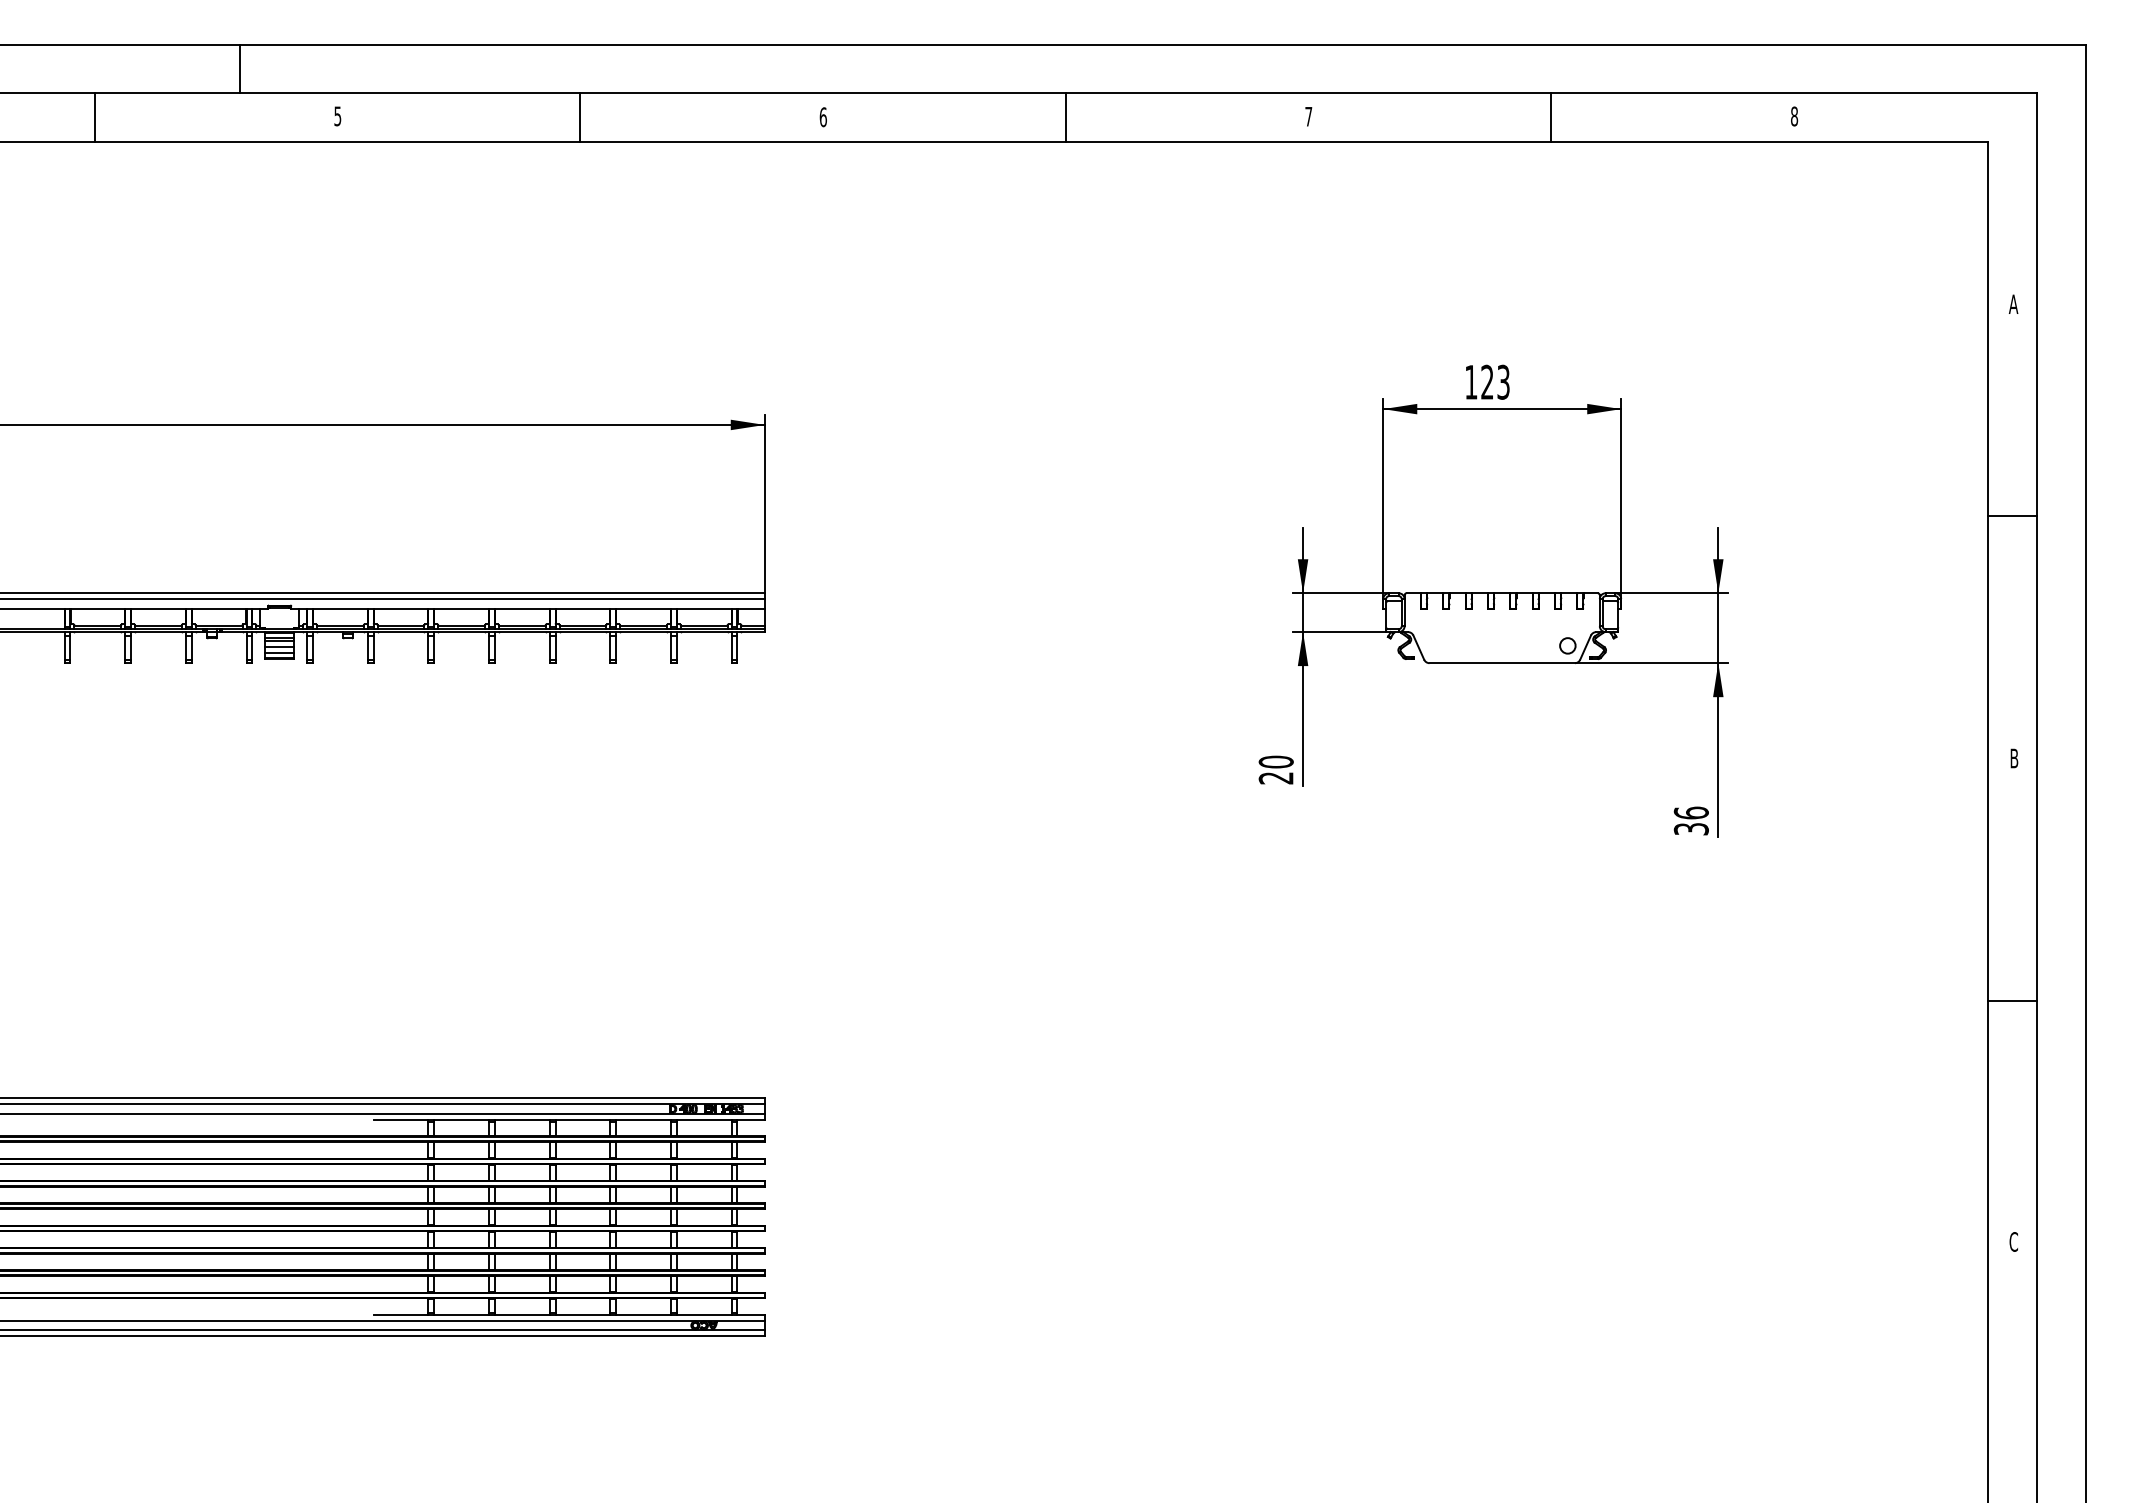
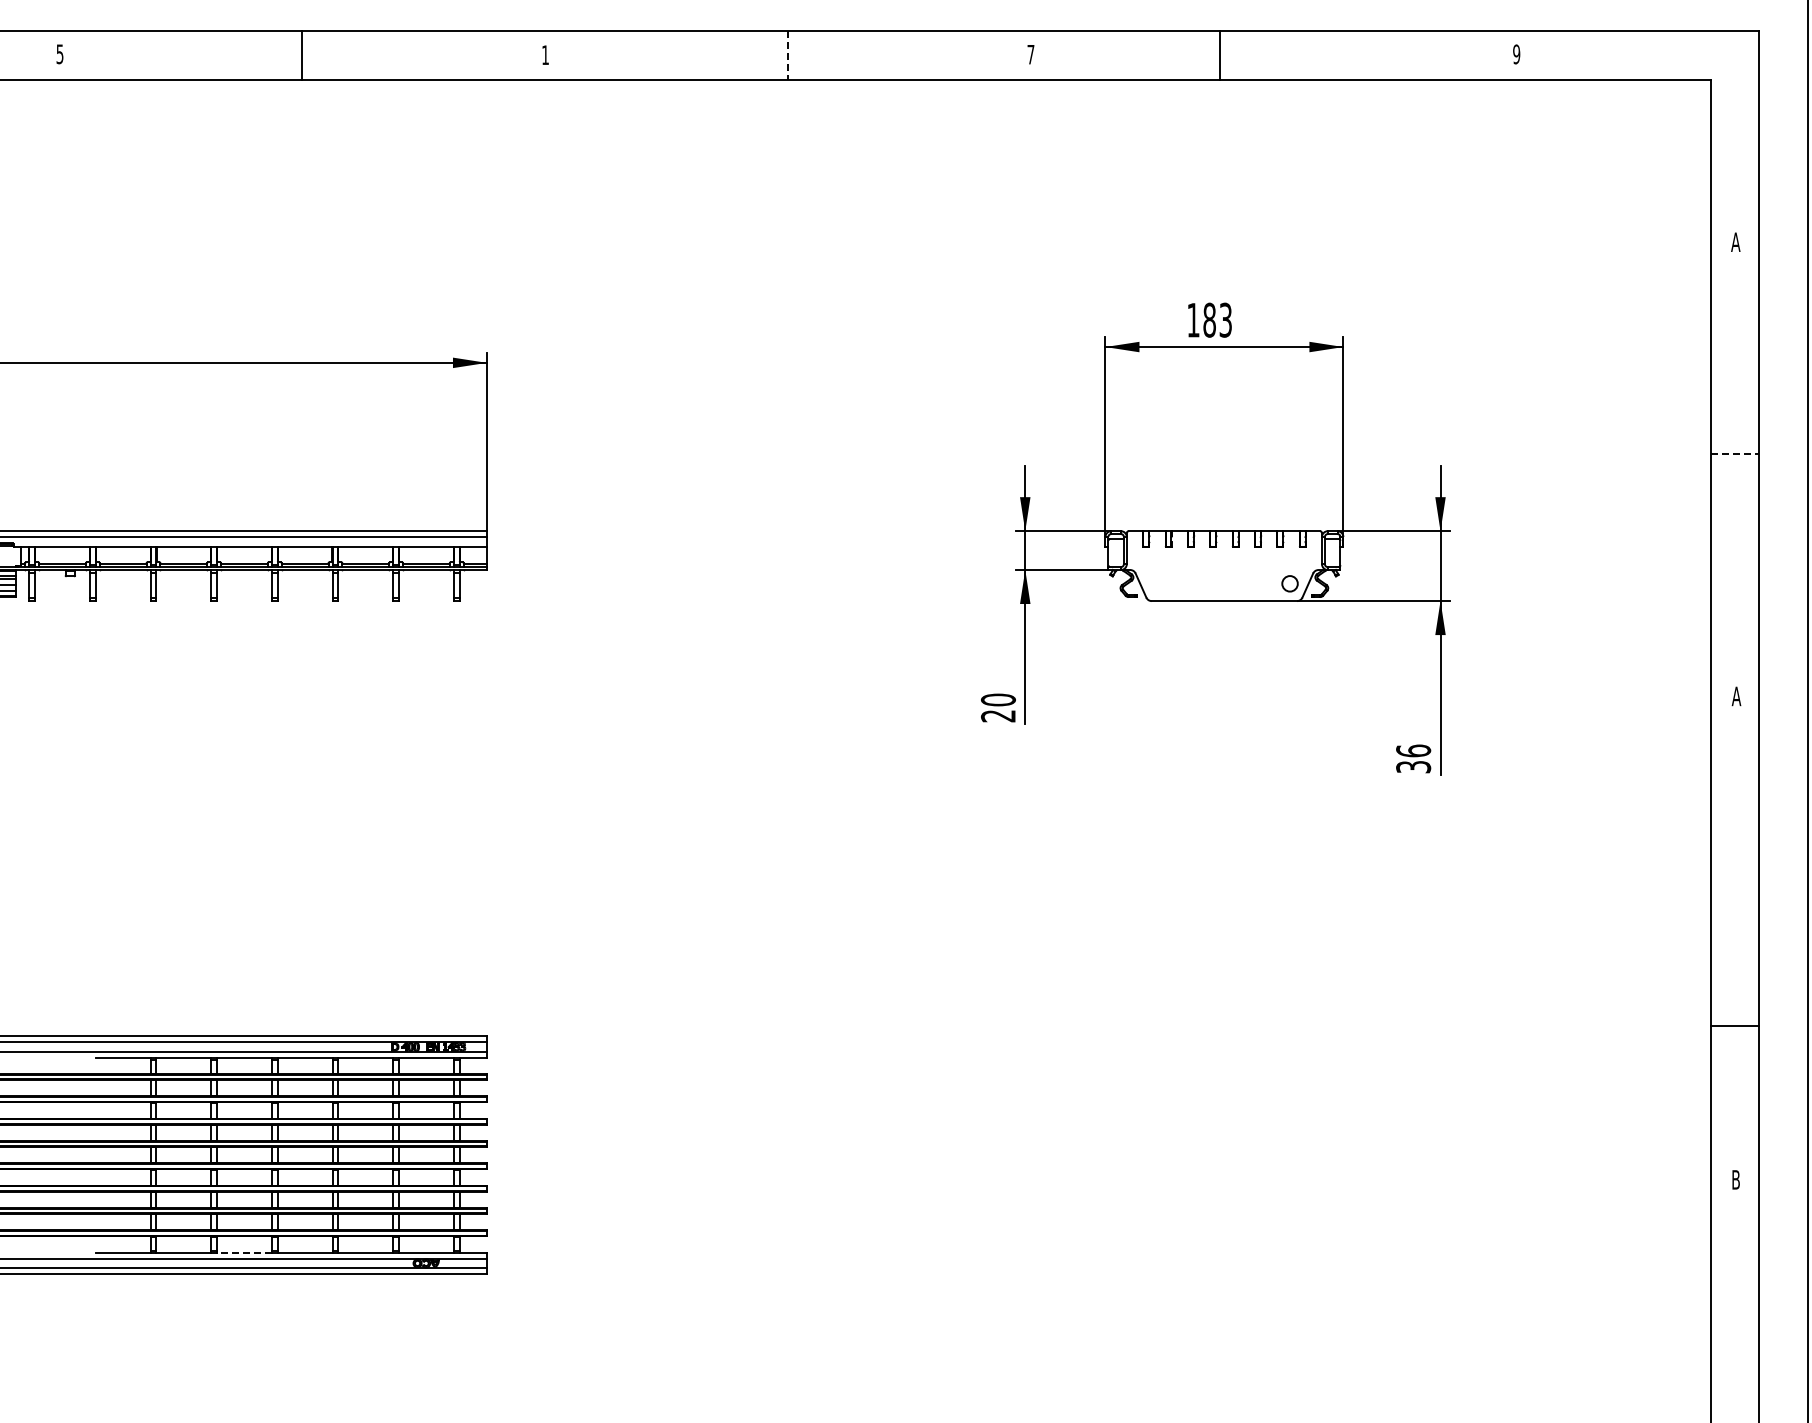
text: (1794, 116) -> (1516, 54), 8 -> 9
text: (822, 117) -> (544, 55), 6 -> 1
line: (1551, 117) -> (1219, 55), moved
line: (1065, 118) -> (787, 56), solid -> dashed
text: (1487, 381) -> (1209, 319), 123 -> 183
line: (2013, 515) -> (1735, 453), solid -> dashed
text: (2013, 758) -> (1735, 696), B -> A
line: (2012, 1001) -> (1734, 1026), moved
text: (2013, 1241) -> (1735, 1179), C -> B
line: (521, 1314) -> (243, 1252), solid -> dashed

